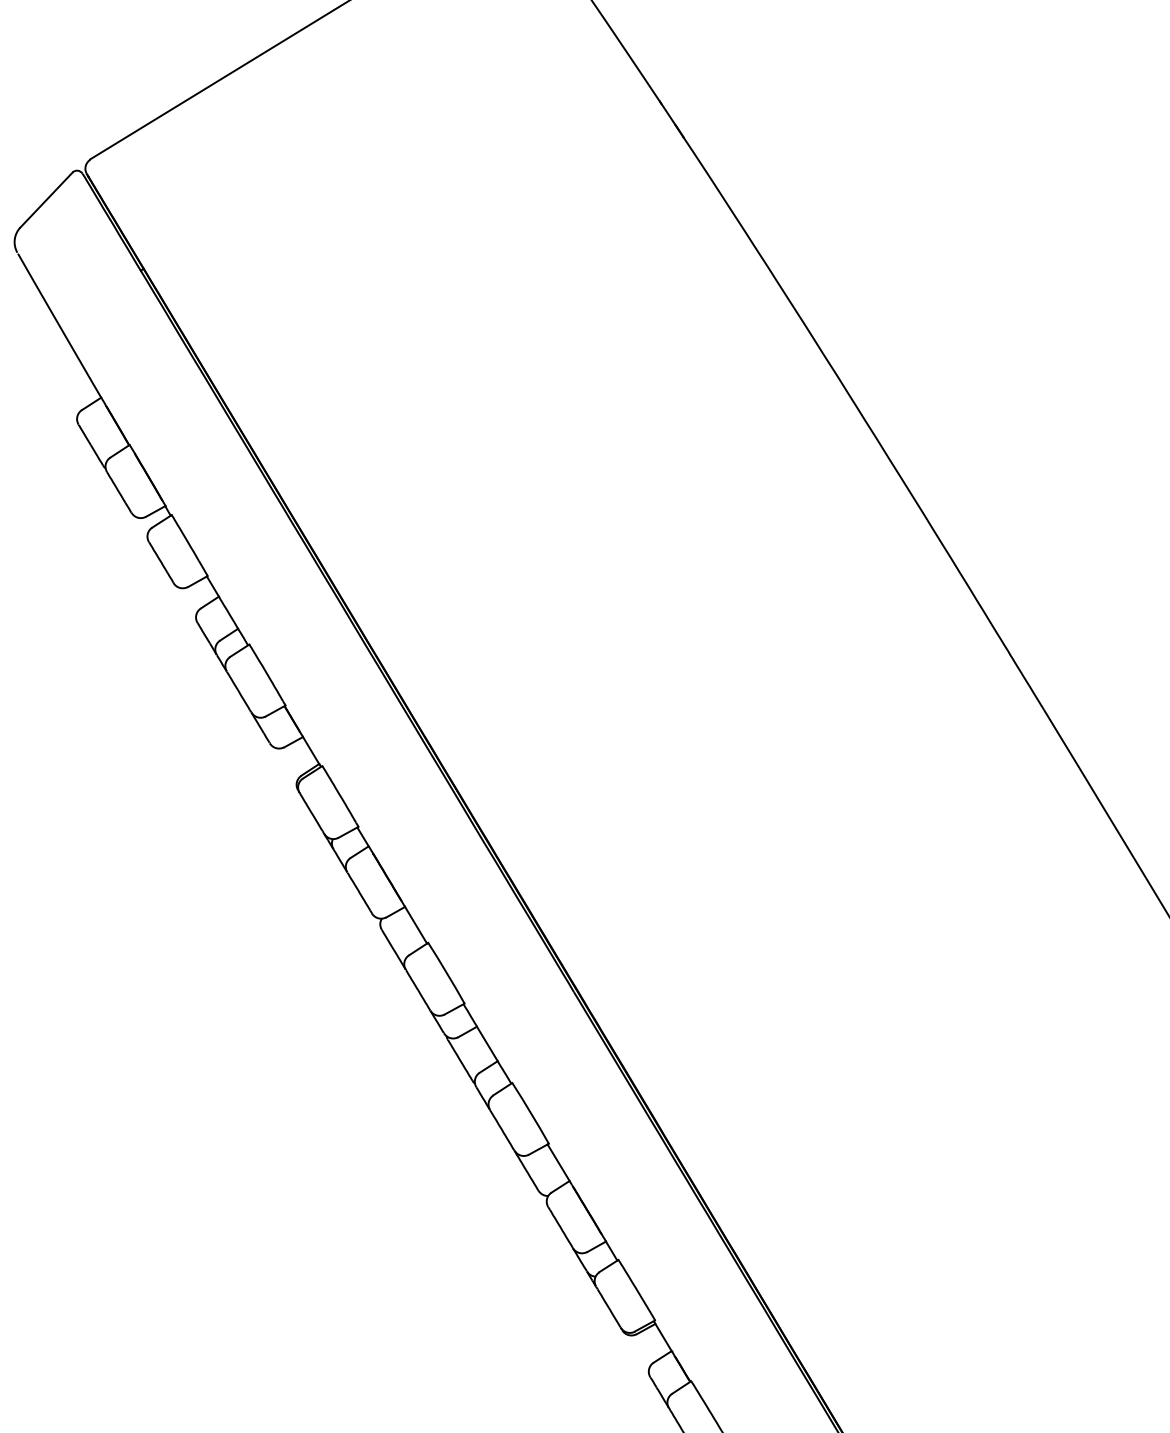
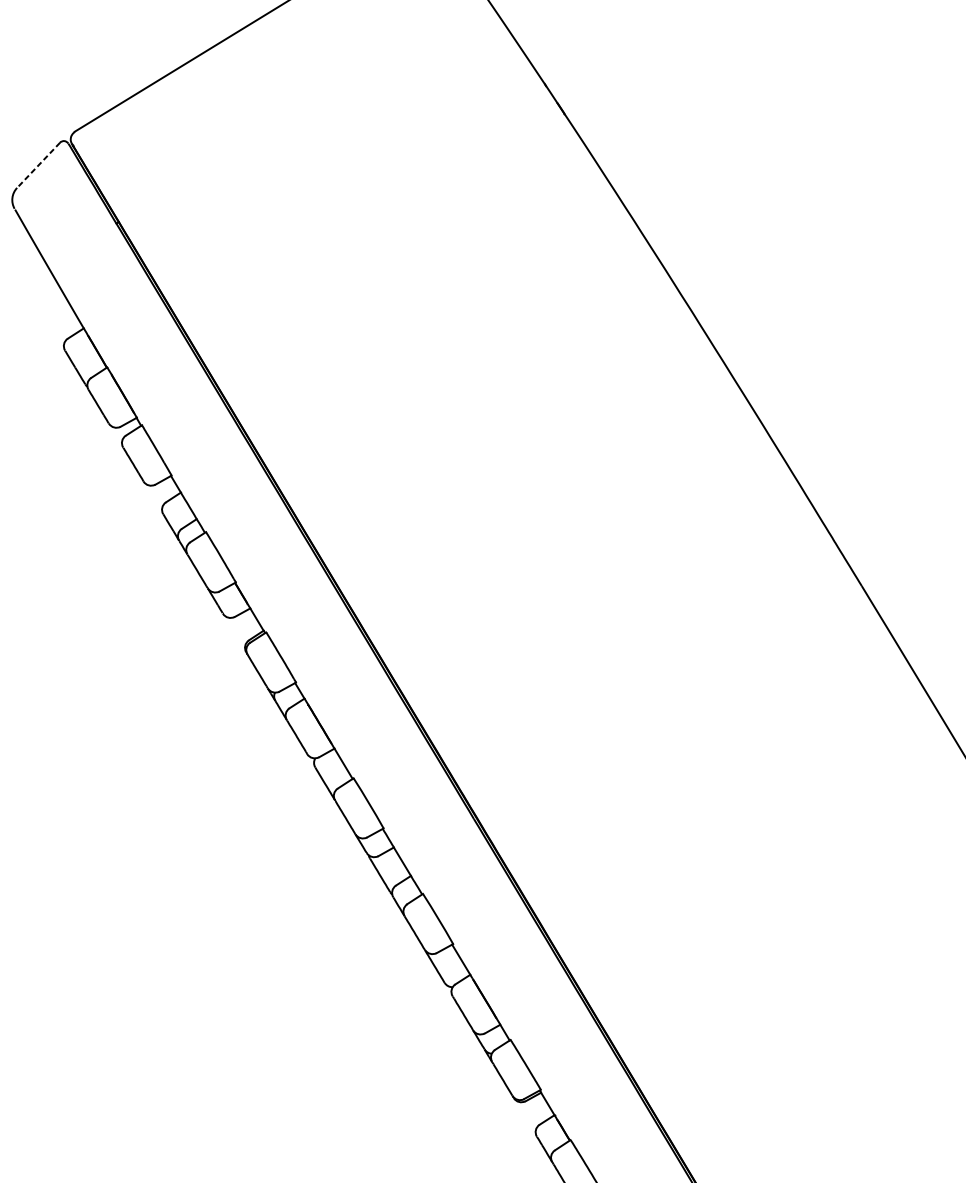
line: (46, 200) -> (38, 165), solid -> dashed

